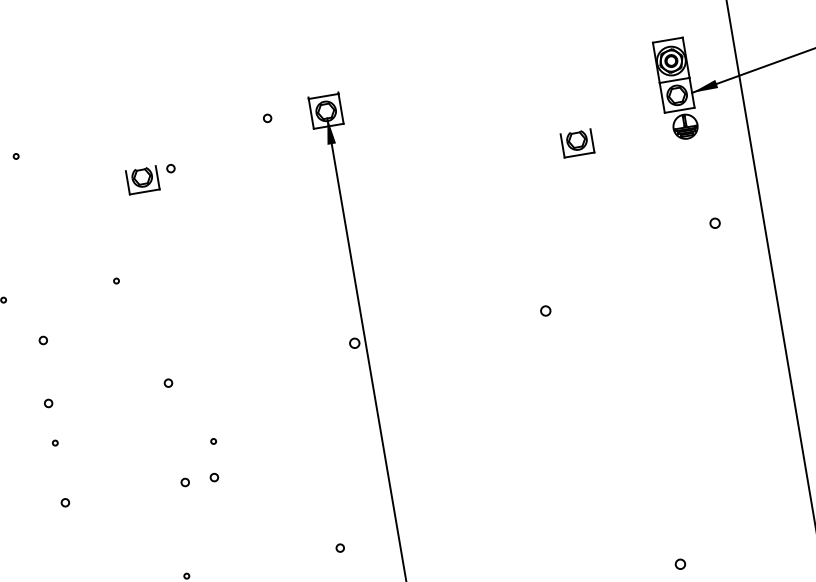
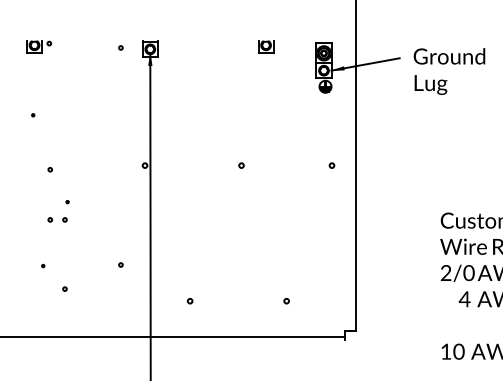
part: (578, 142) -> (266, 46), moved
part: (150, 177) -> (38, 46), moved
circle: (714, 223) -> (331, 165), moved

